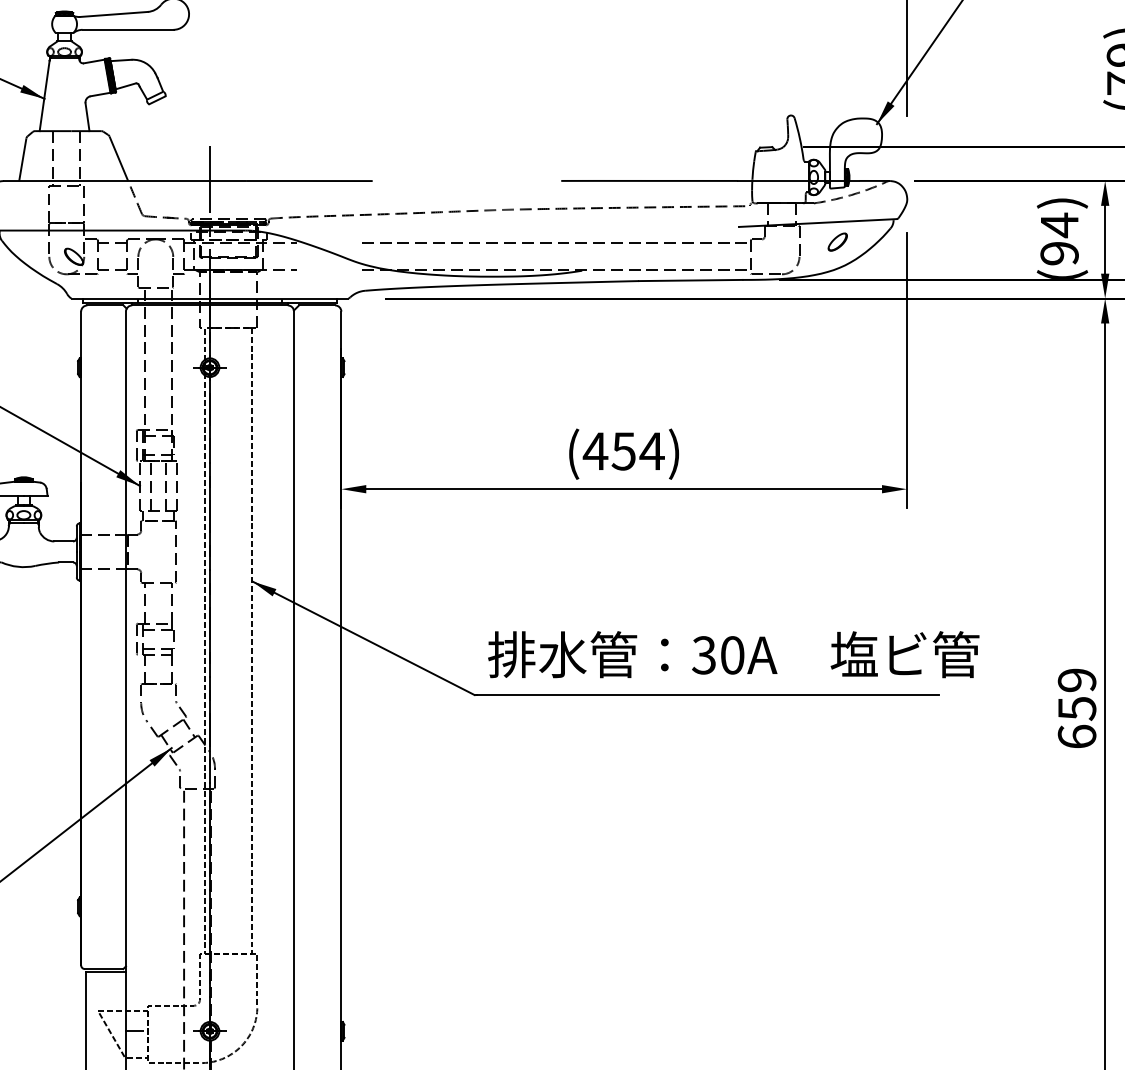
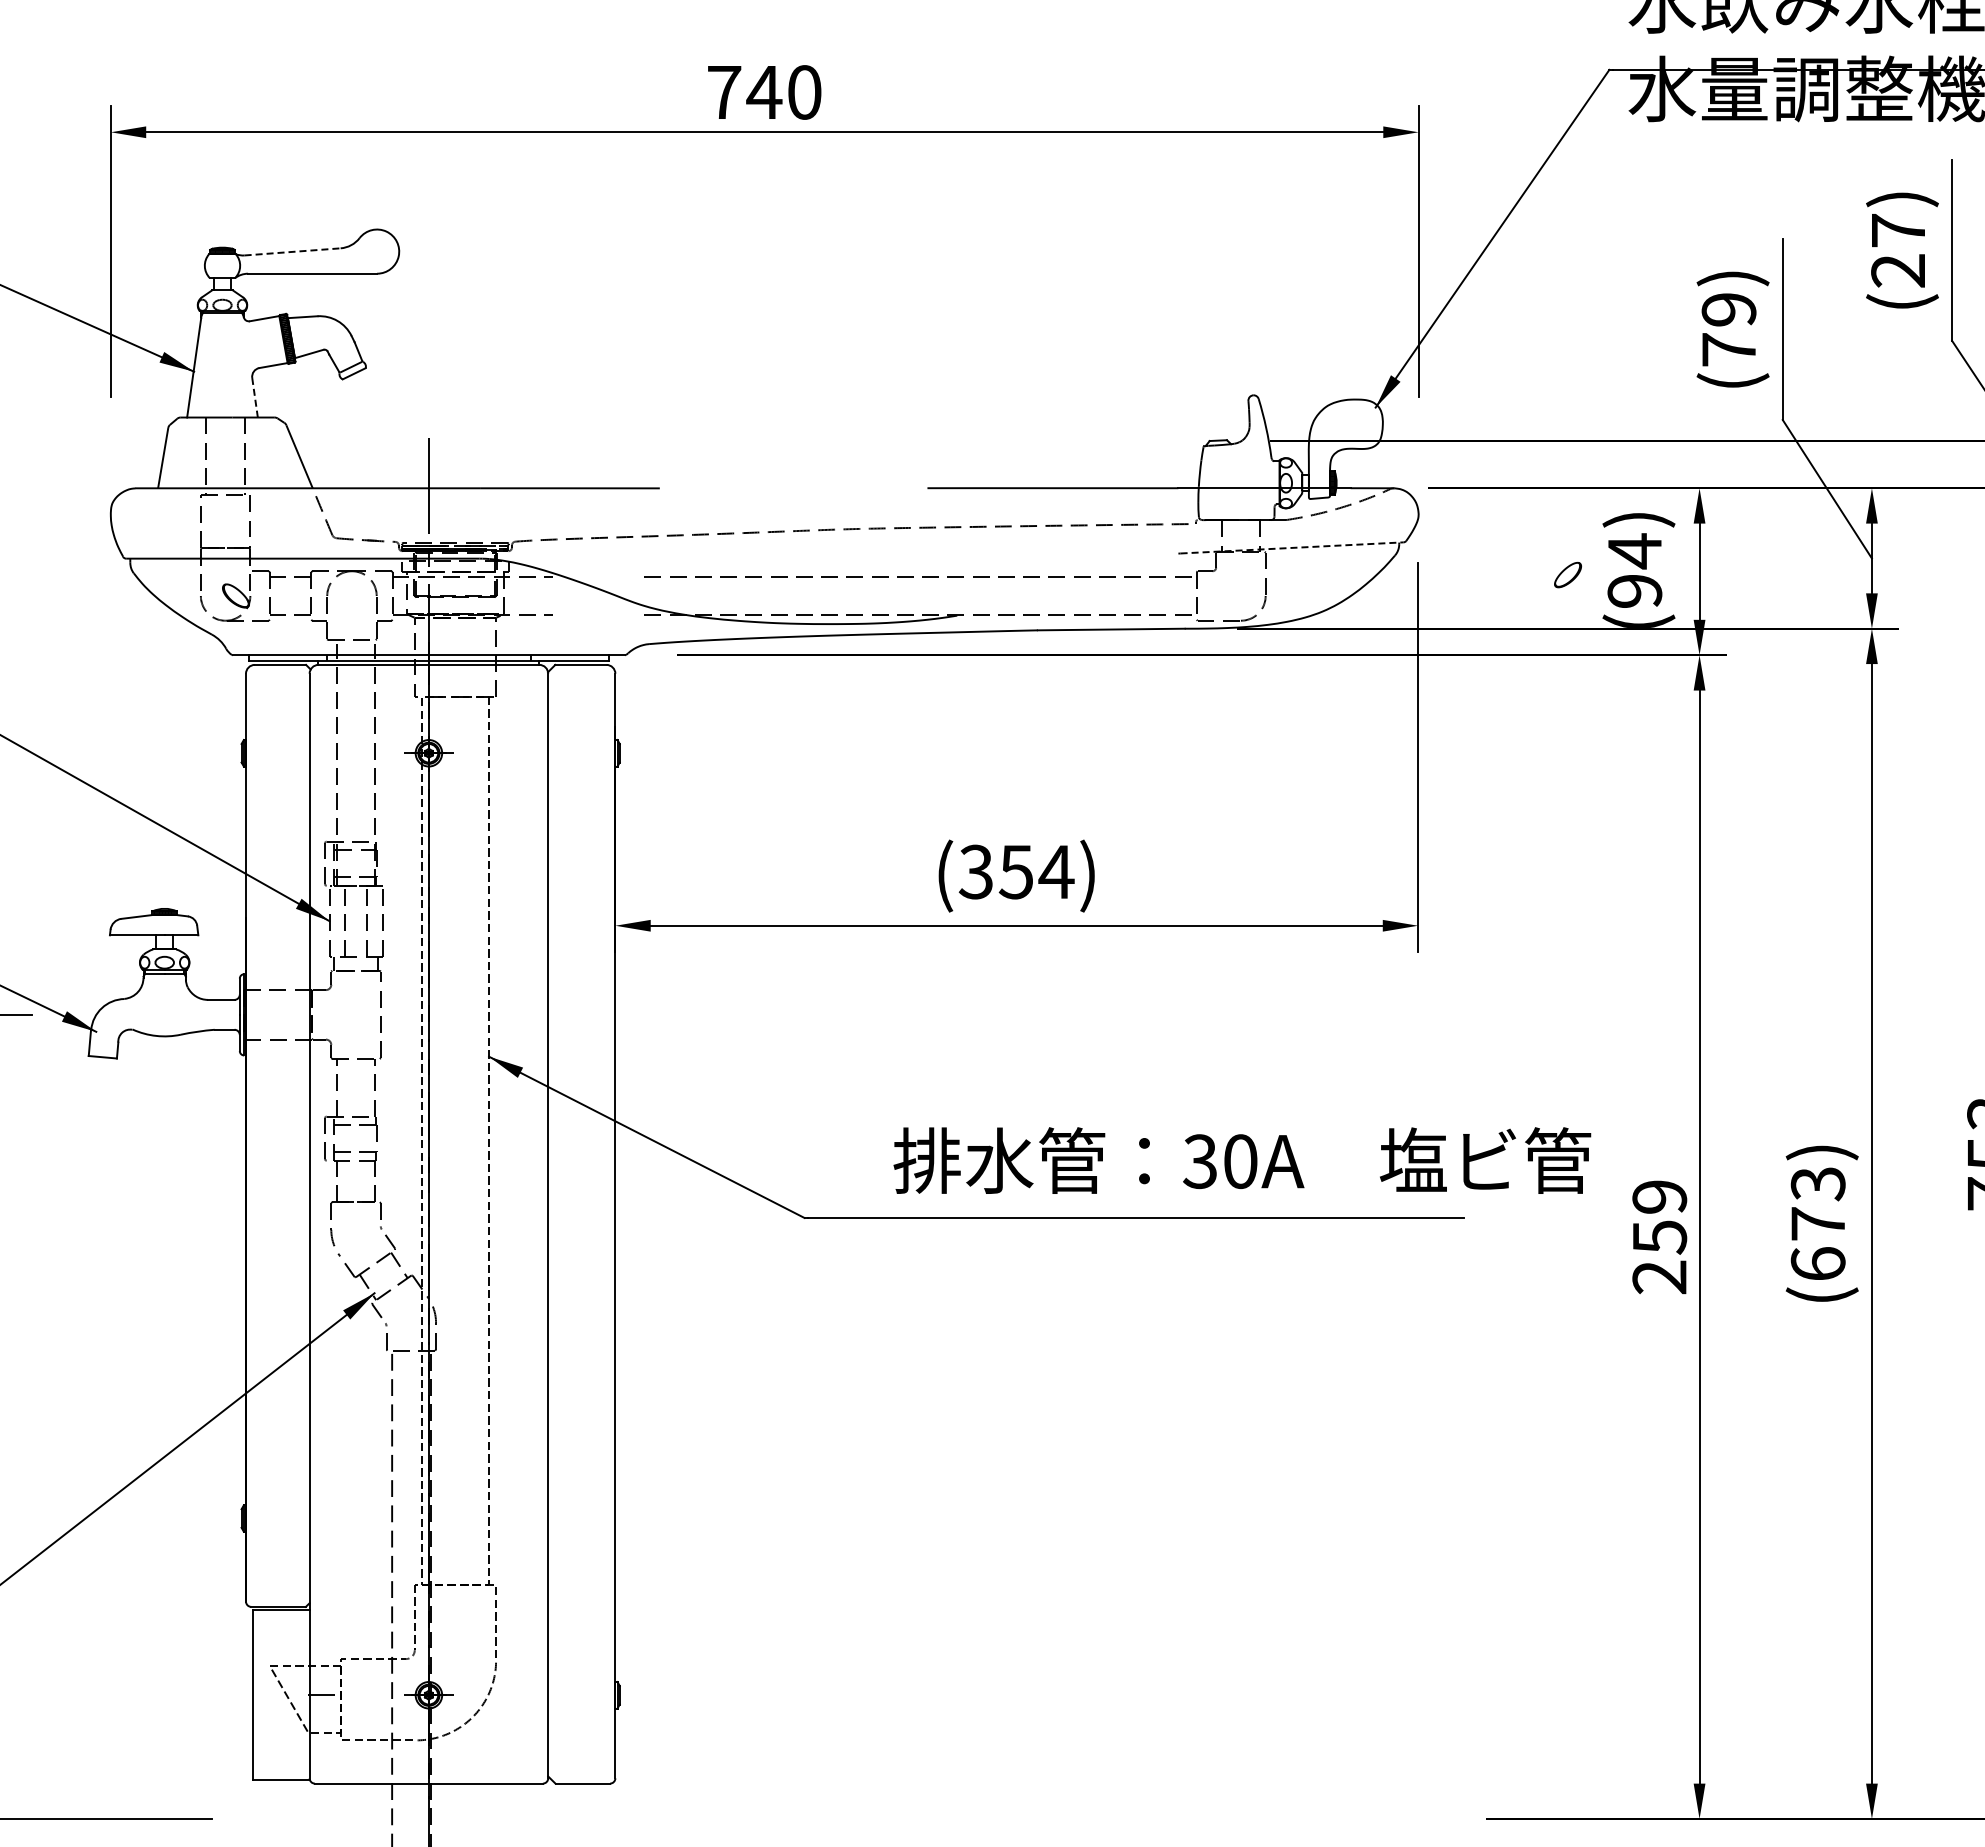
line: (114, 14) -> (293, 251), solid -> dashed
line: (87, 117) -> (255, 397), solid -> dashed
line: (818, 222) -> (1292, 547), solid -> dashed
part: (838, 241) -> (1568, 574), moved
text: (595, 450) -> (976, 871), (454) -> (354)
text: (733, 654) -> (1242, 1160), moved
text: (1076, 737) -> (1659, 1277), 659 -> 259

